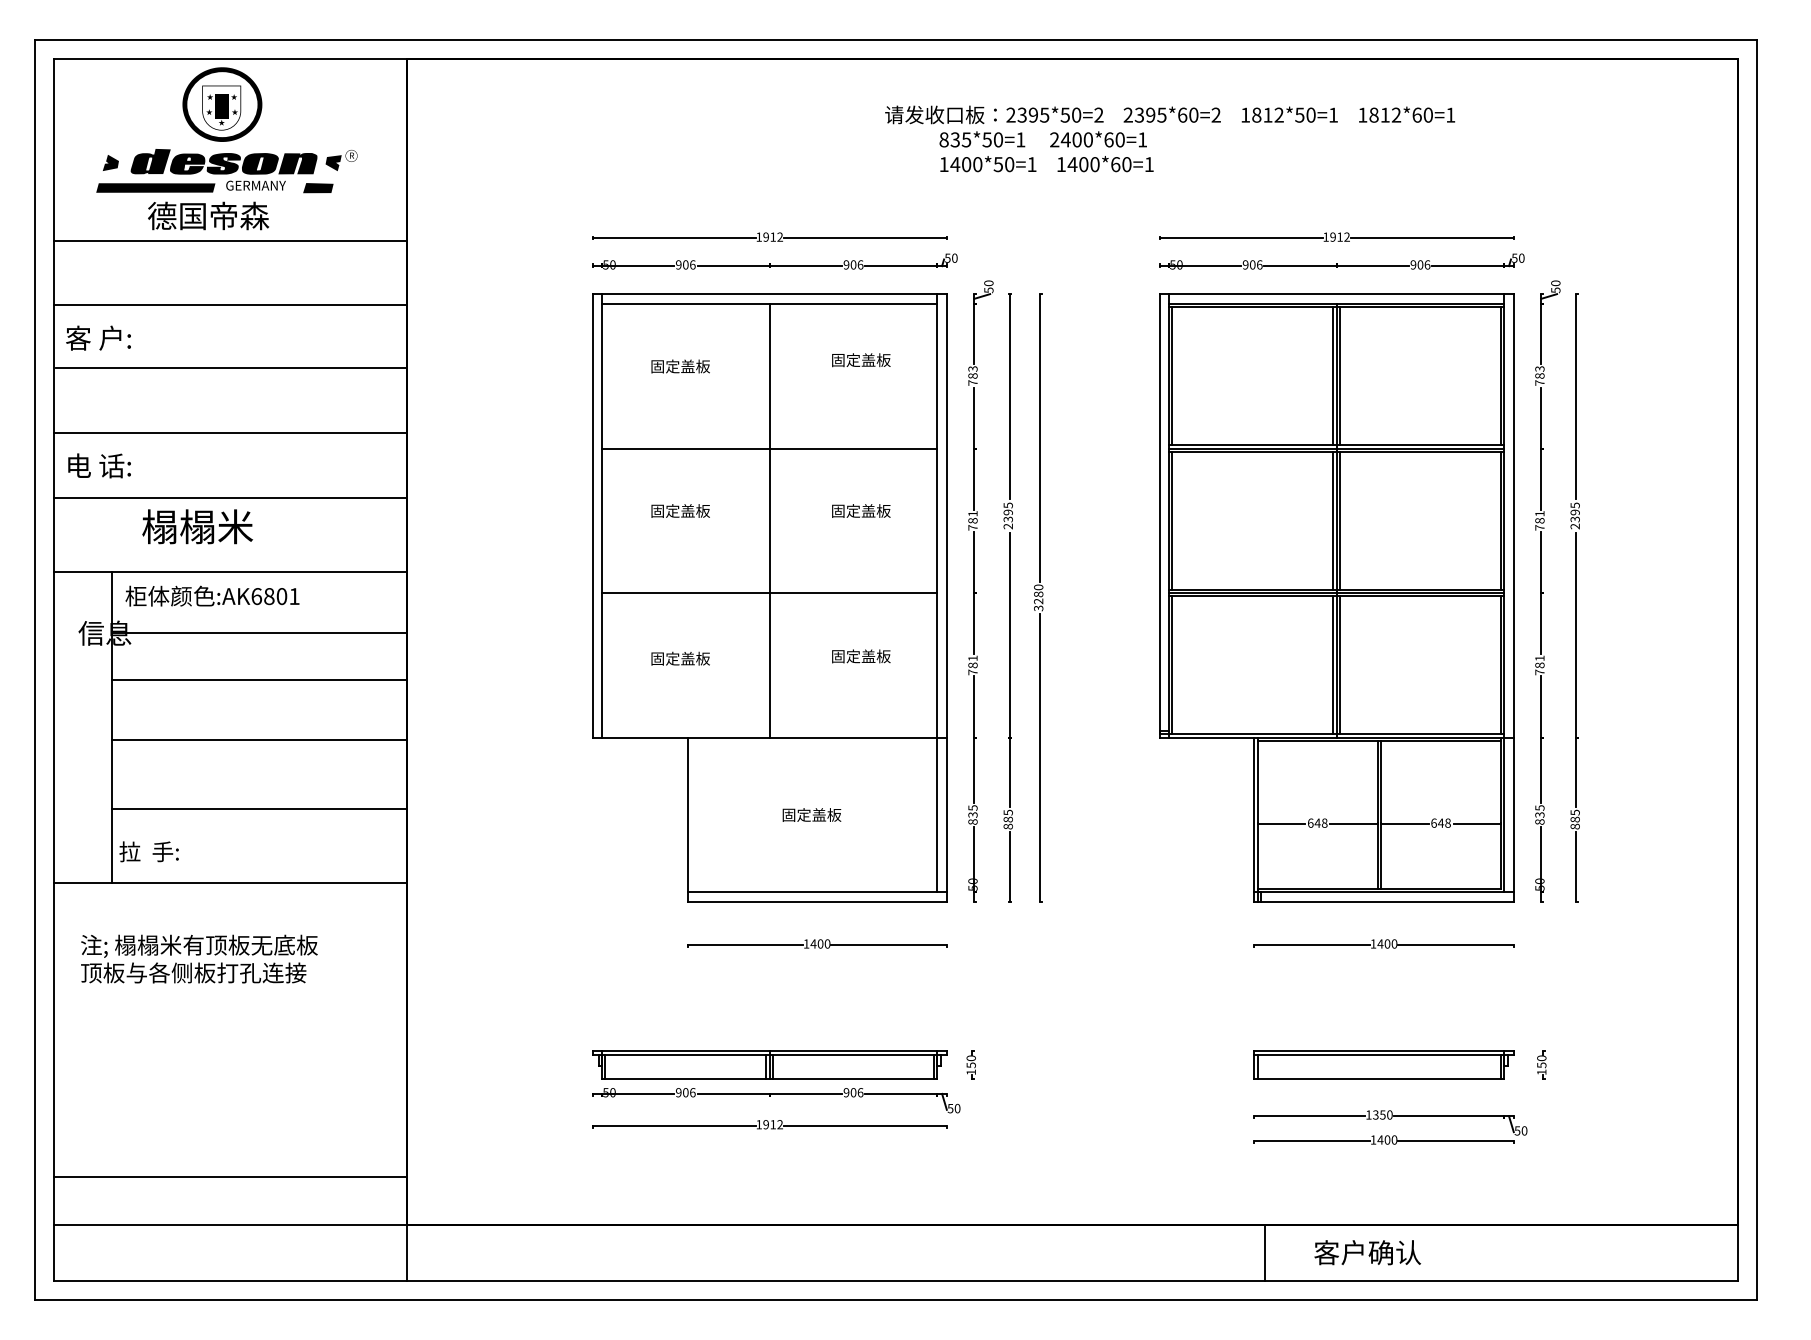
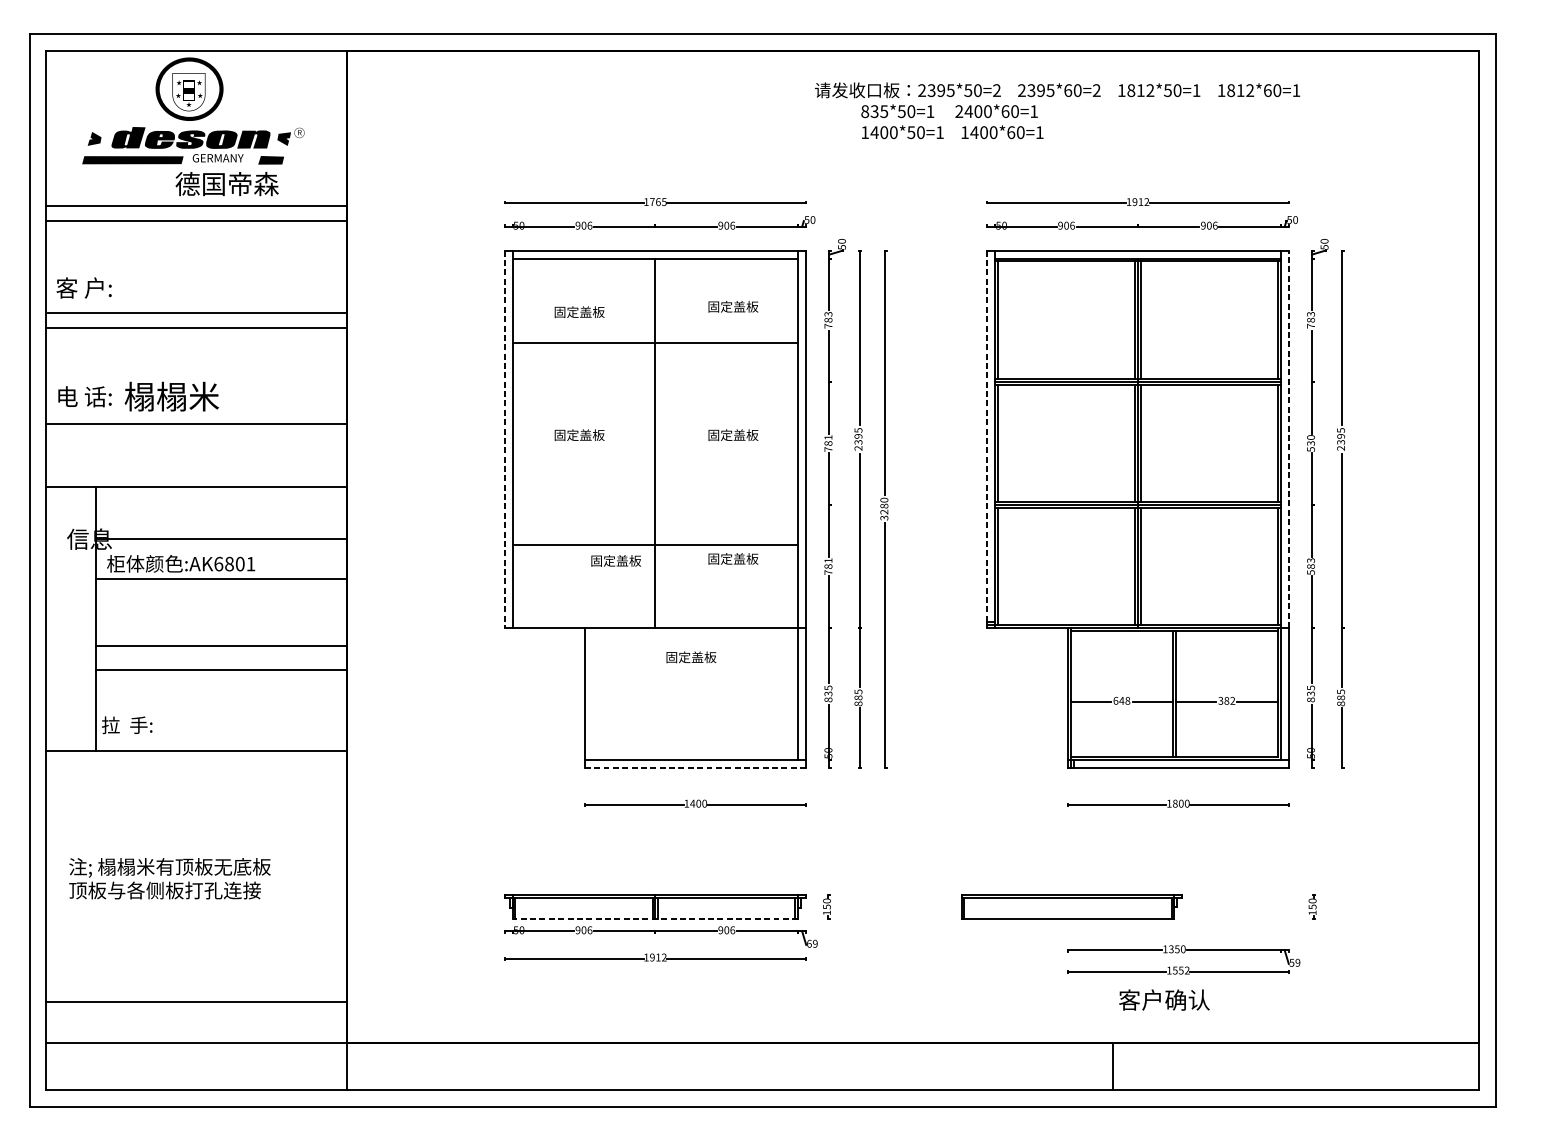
fill: (222, 98) -> (189, 84), removed
fill: (222, 113) -> (189, 96), removed
text: (1170, 138) -> (1057, 110), moved
text: (208, 215) -> (227, 183), moved
text: (772, 236) -> (657, 201), 1912 -> 1765
line: (230, 304) -> (196, 221), moved
line: (230, 432) -> (196, 327), moved
line: (769, 448) -> (655, 342), moved
line: (592, 516) -> (504, 439), solid -> dashed
line: (1159, 516) -> (987, 439), solid -> dashed
line: (1513, 516) -> (1288, 439), solid -> dashed
text: (1539, 520) -> (1310, 443), 781 -> 530
text: (197, 526) -> (171, 396), moved
line: (769, 593) -> (655, 545), moved
text: (212, 595) -> (181, 563), moved
text: (680, 658) -> (616, 560), moved
text: (1539, 665) -> (1310, 566), 781 -> 583
line: (259, 740) -> (221, 669), moved
line: (259, 808) -> (221, 645), moved
text: (811, 814) -> (690, 656), moved
text: (1440, 822) -> (1226, 700), 648 -> 382
line: (817, 901) -> (696, 767), solid -> dashed
text: (1380, 943) -> (1175, 803), 1400 -> 1800
text: (199, 958) -> (170, 878), moved
part: (1383, 1064) -> (1071, 906), moved
line: (769, 1079) -> (655, 919), solid -> dashed
text: (953, 1108) -> (811, 943), 50 -> 69
text: (1524, 1130) -> (1297, 962), 50 -> 59
text: (1387, 1139) -> (1181, 970), 1400 -> 1552
line: (1264, 1252) -> (1112, 1066), moved
text: (1367, 1252) -> (1164, 999), moved

